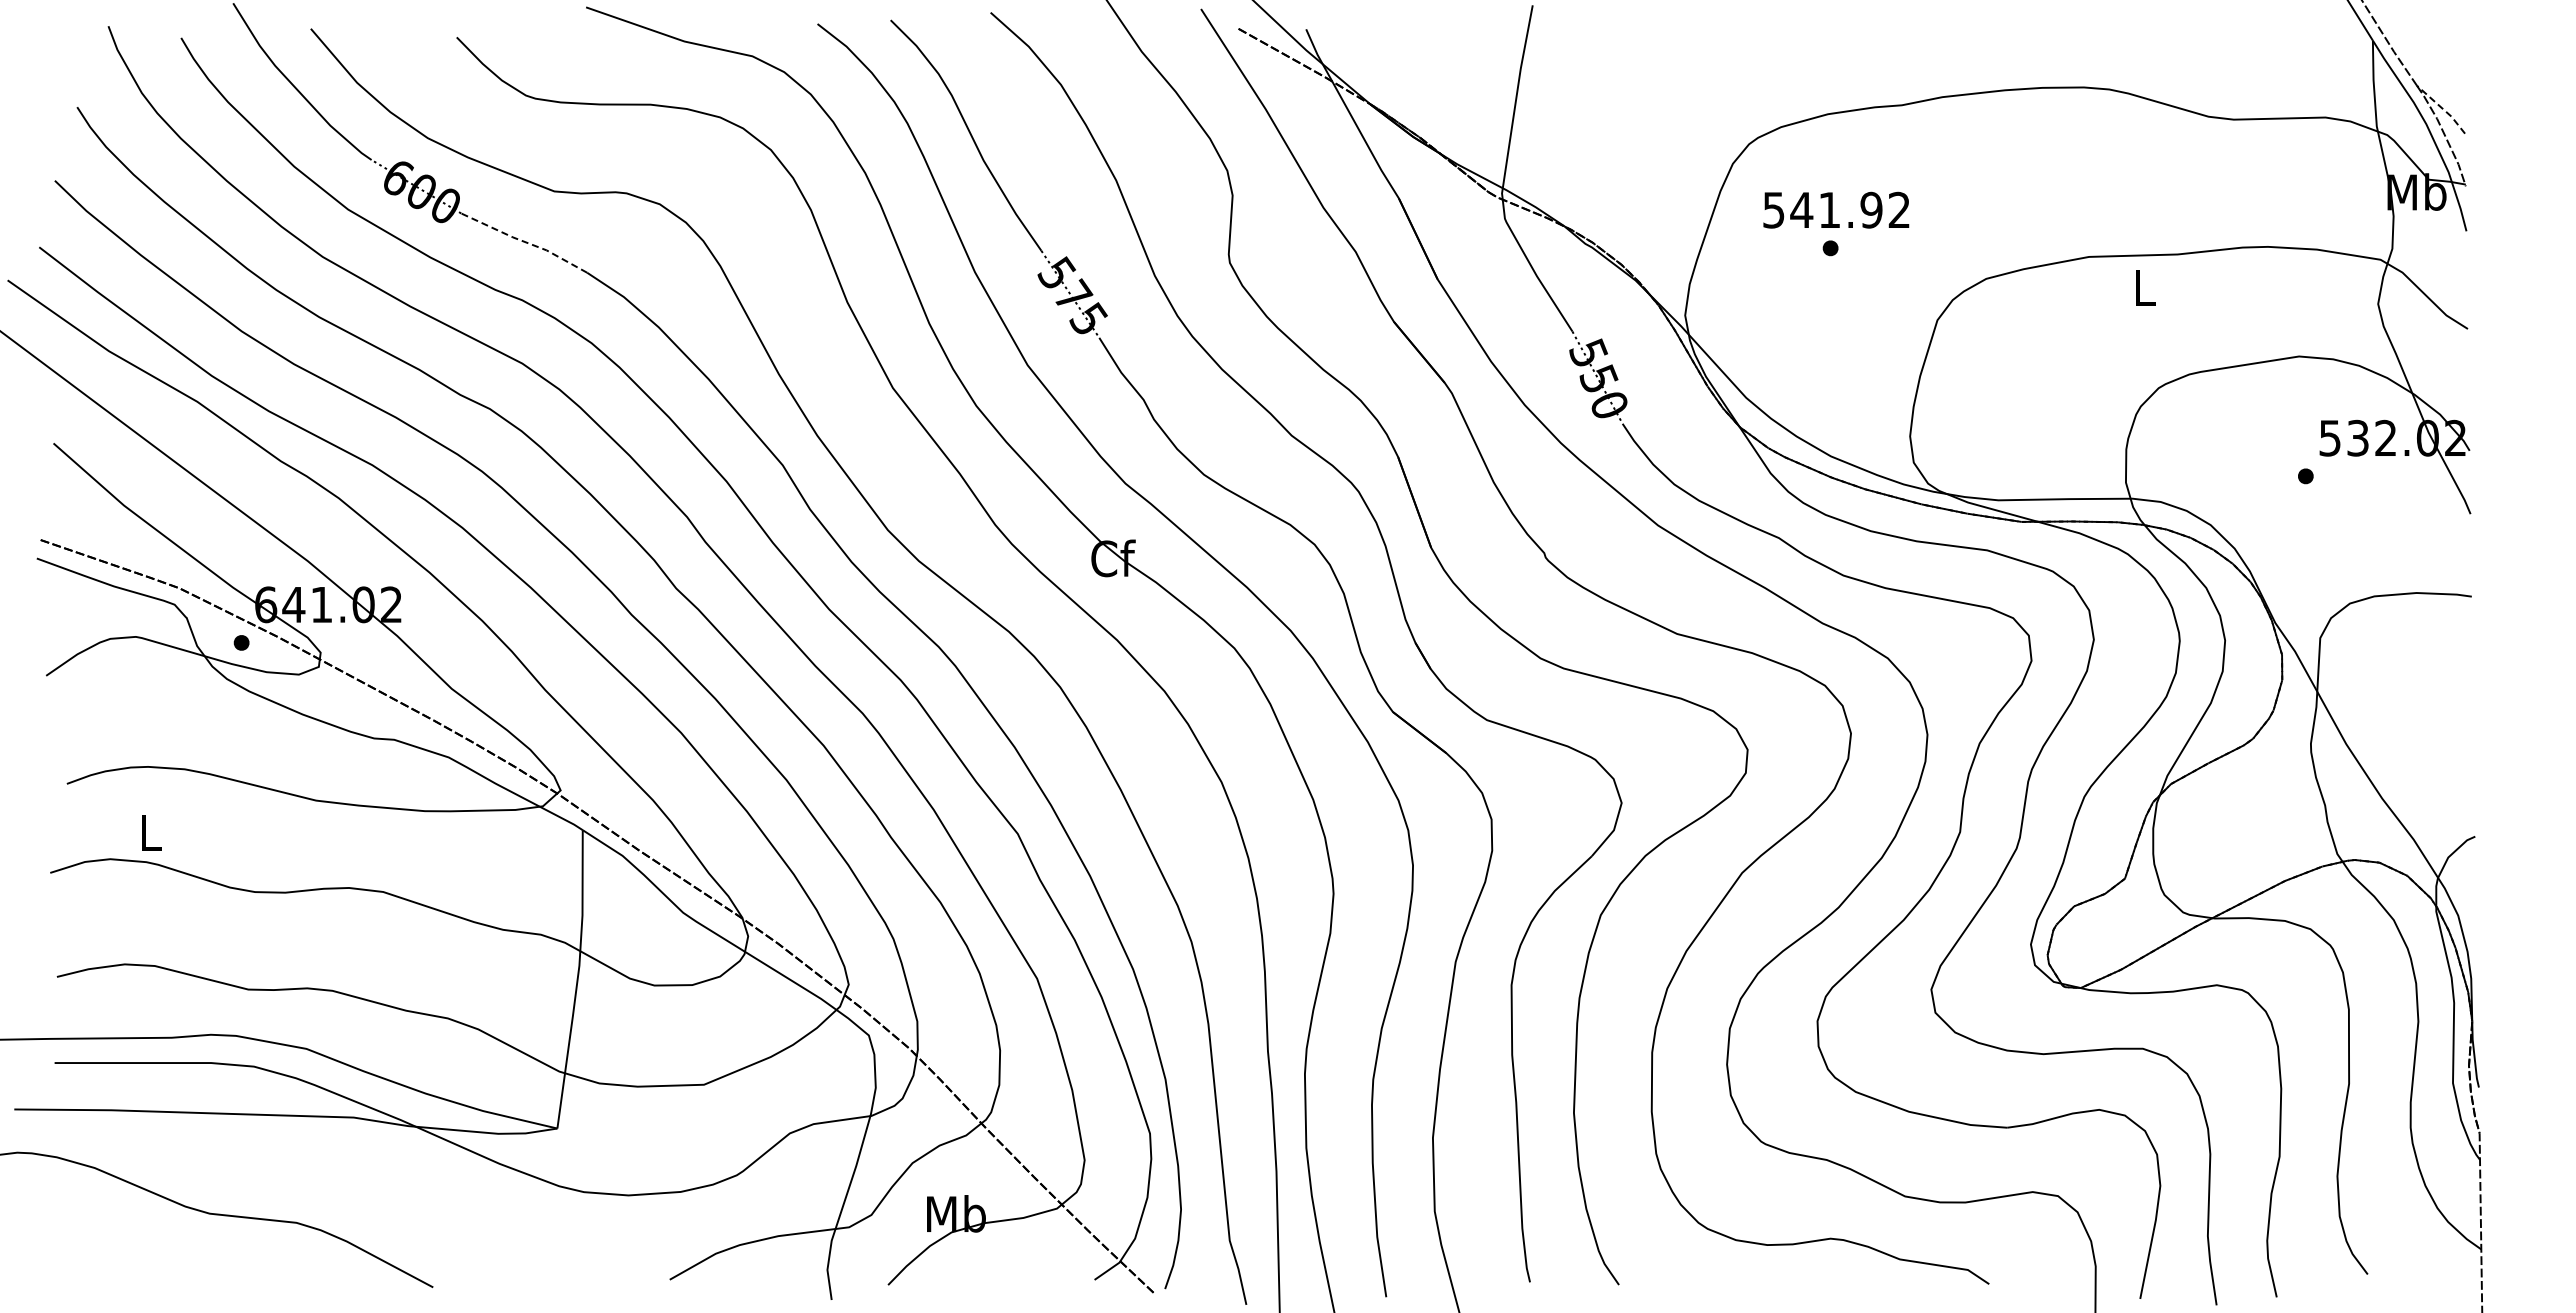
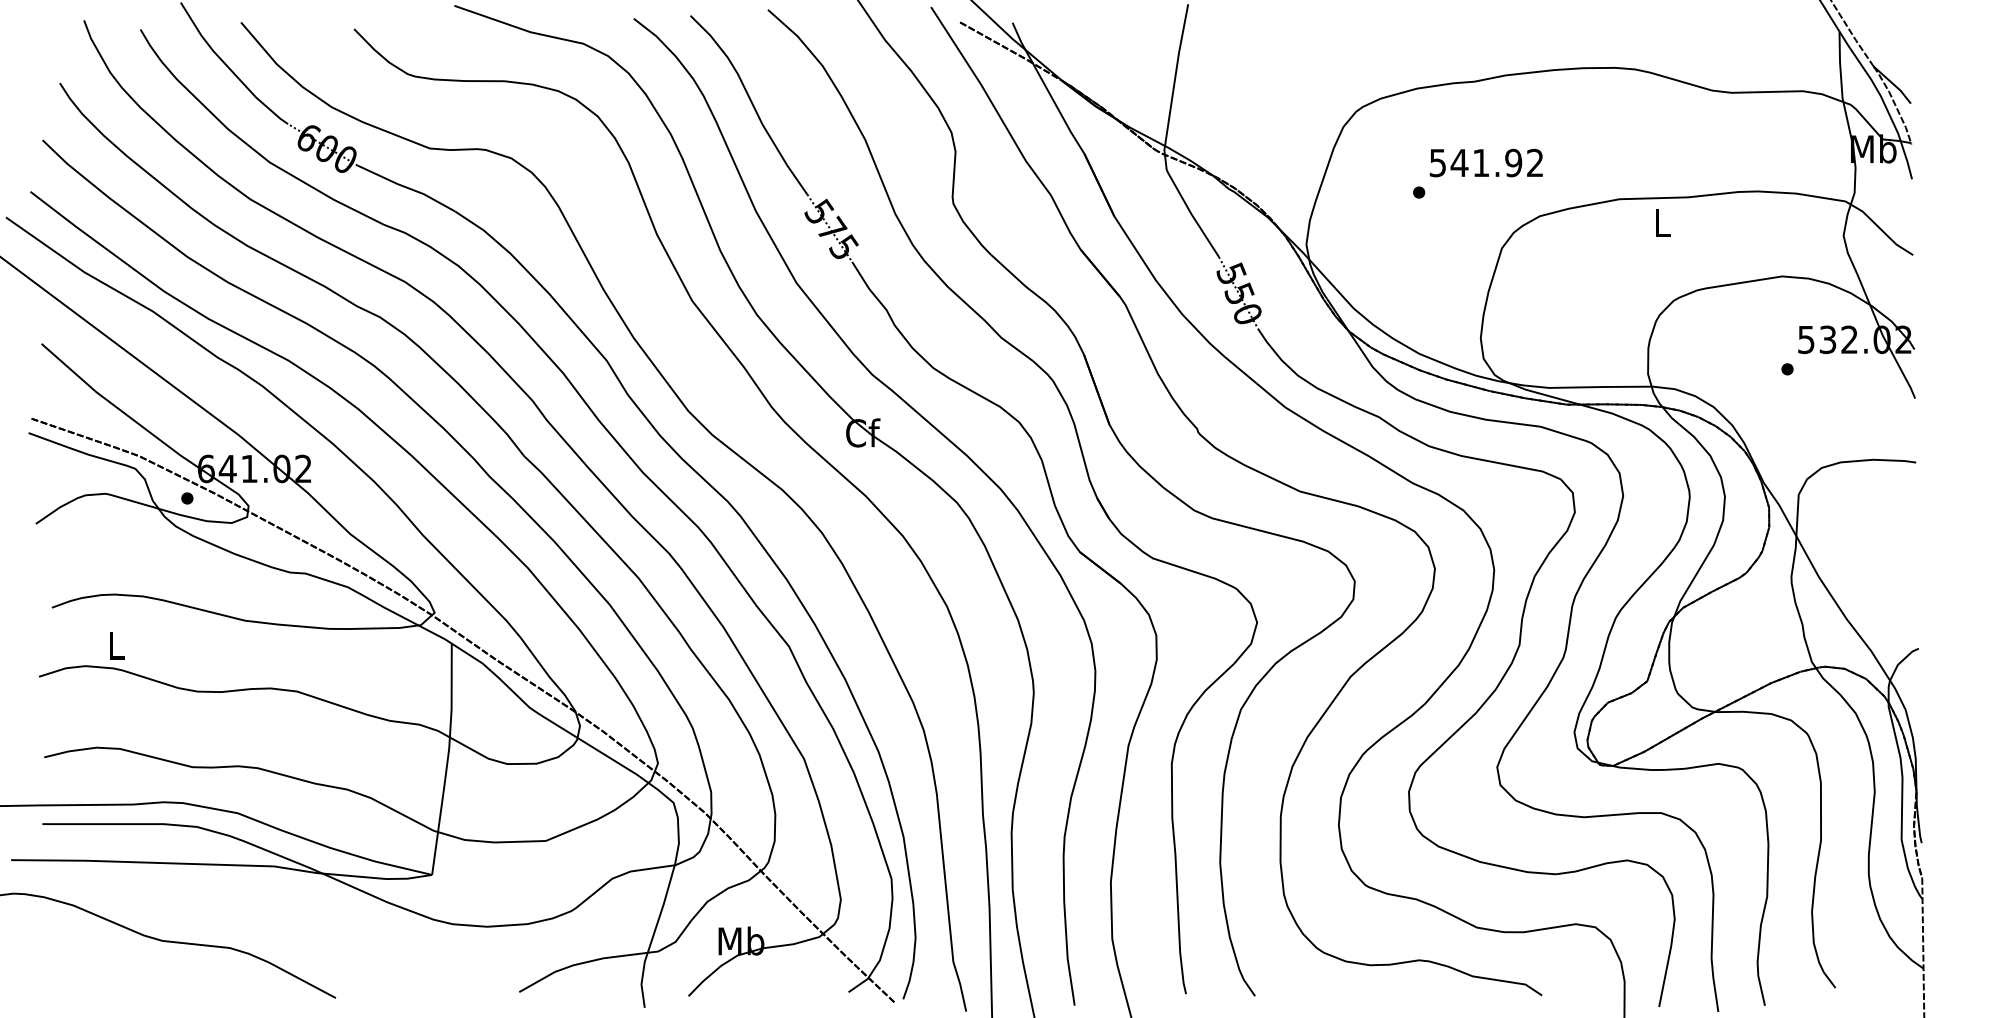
line: (2442, 108) -> (1893, 84), dashed -> solid
text: (1836, 209) -> (1486, 162), moved
line: (524, 241) -> (406, 187), dashed -> solid

